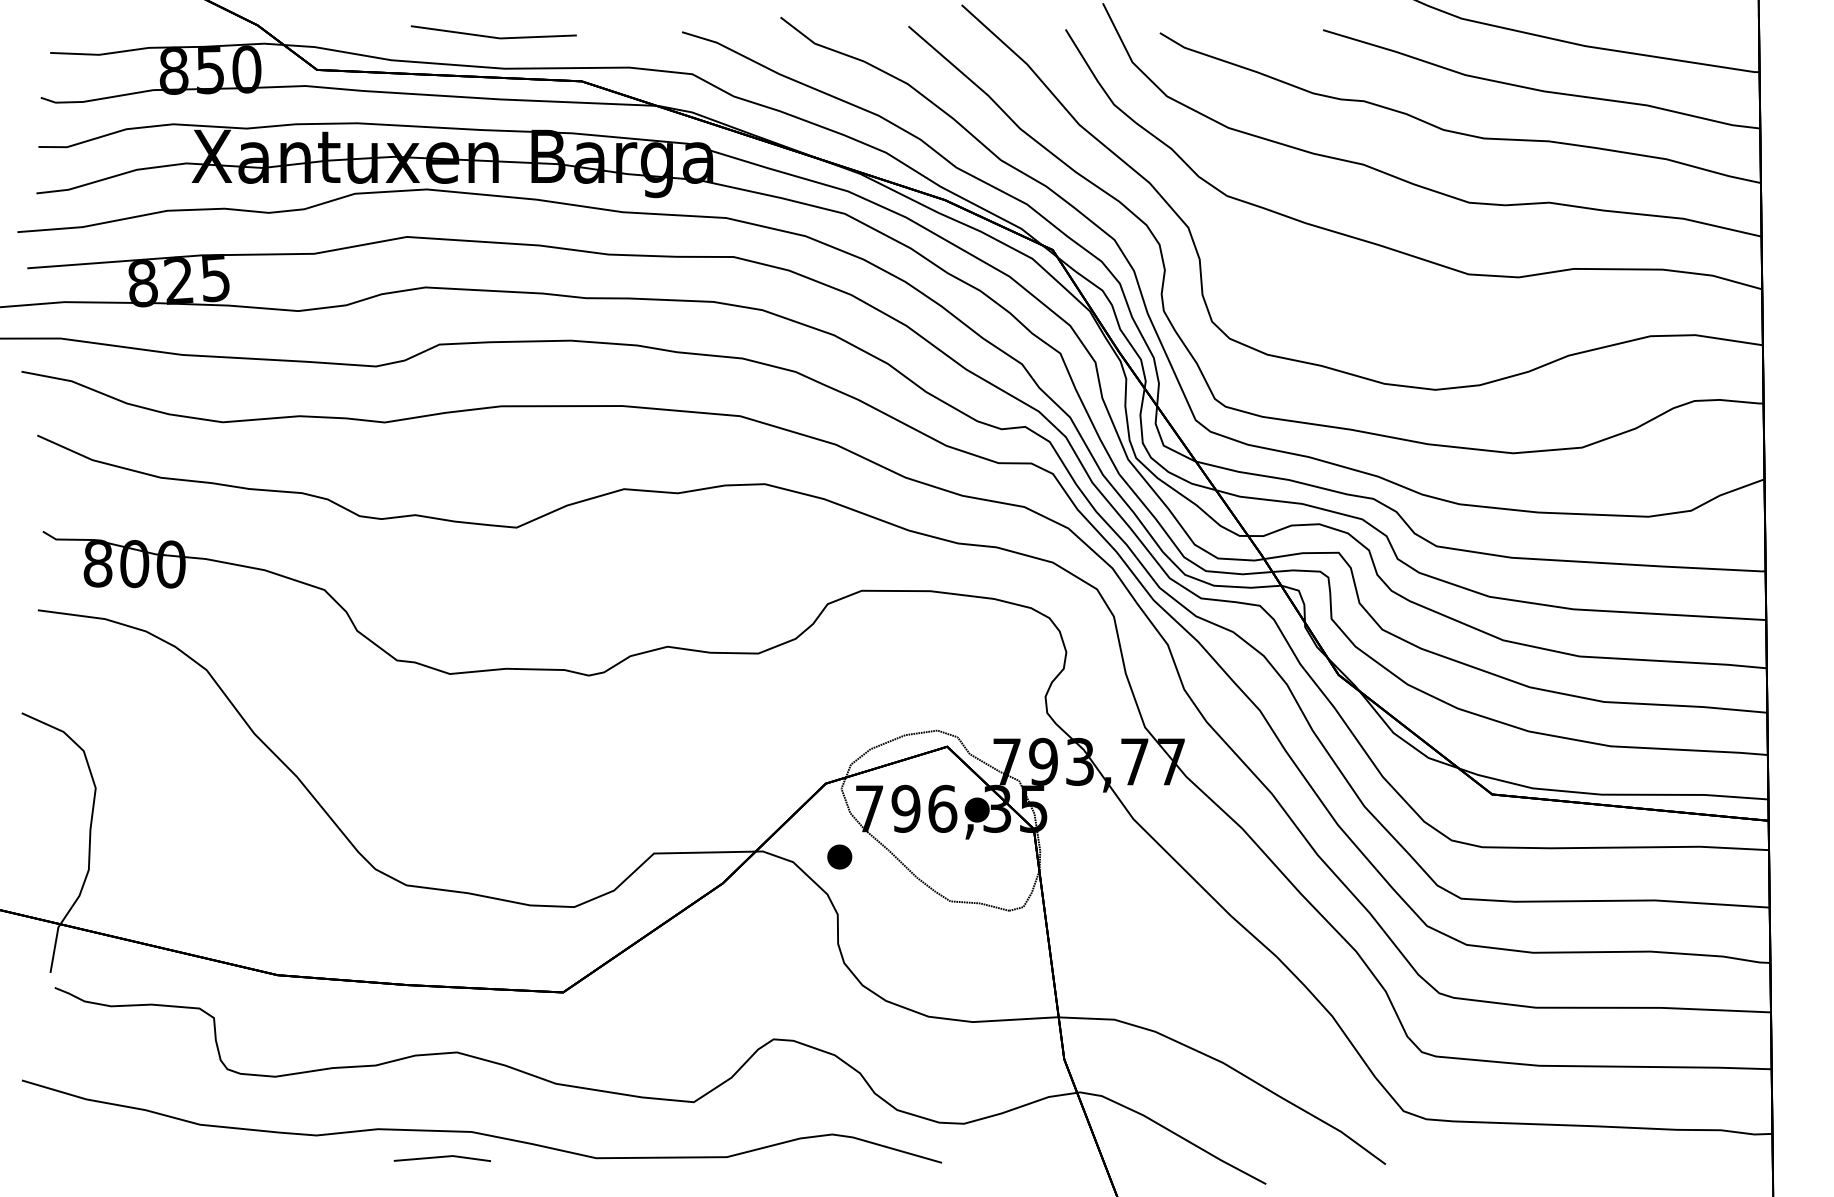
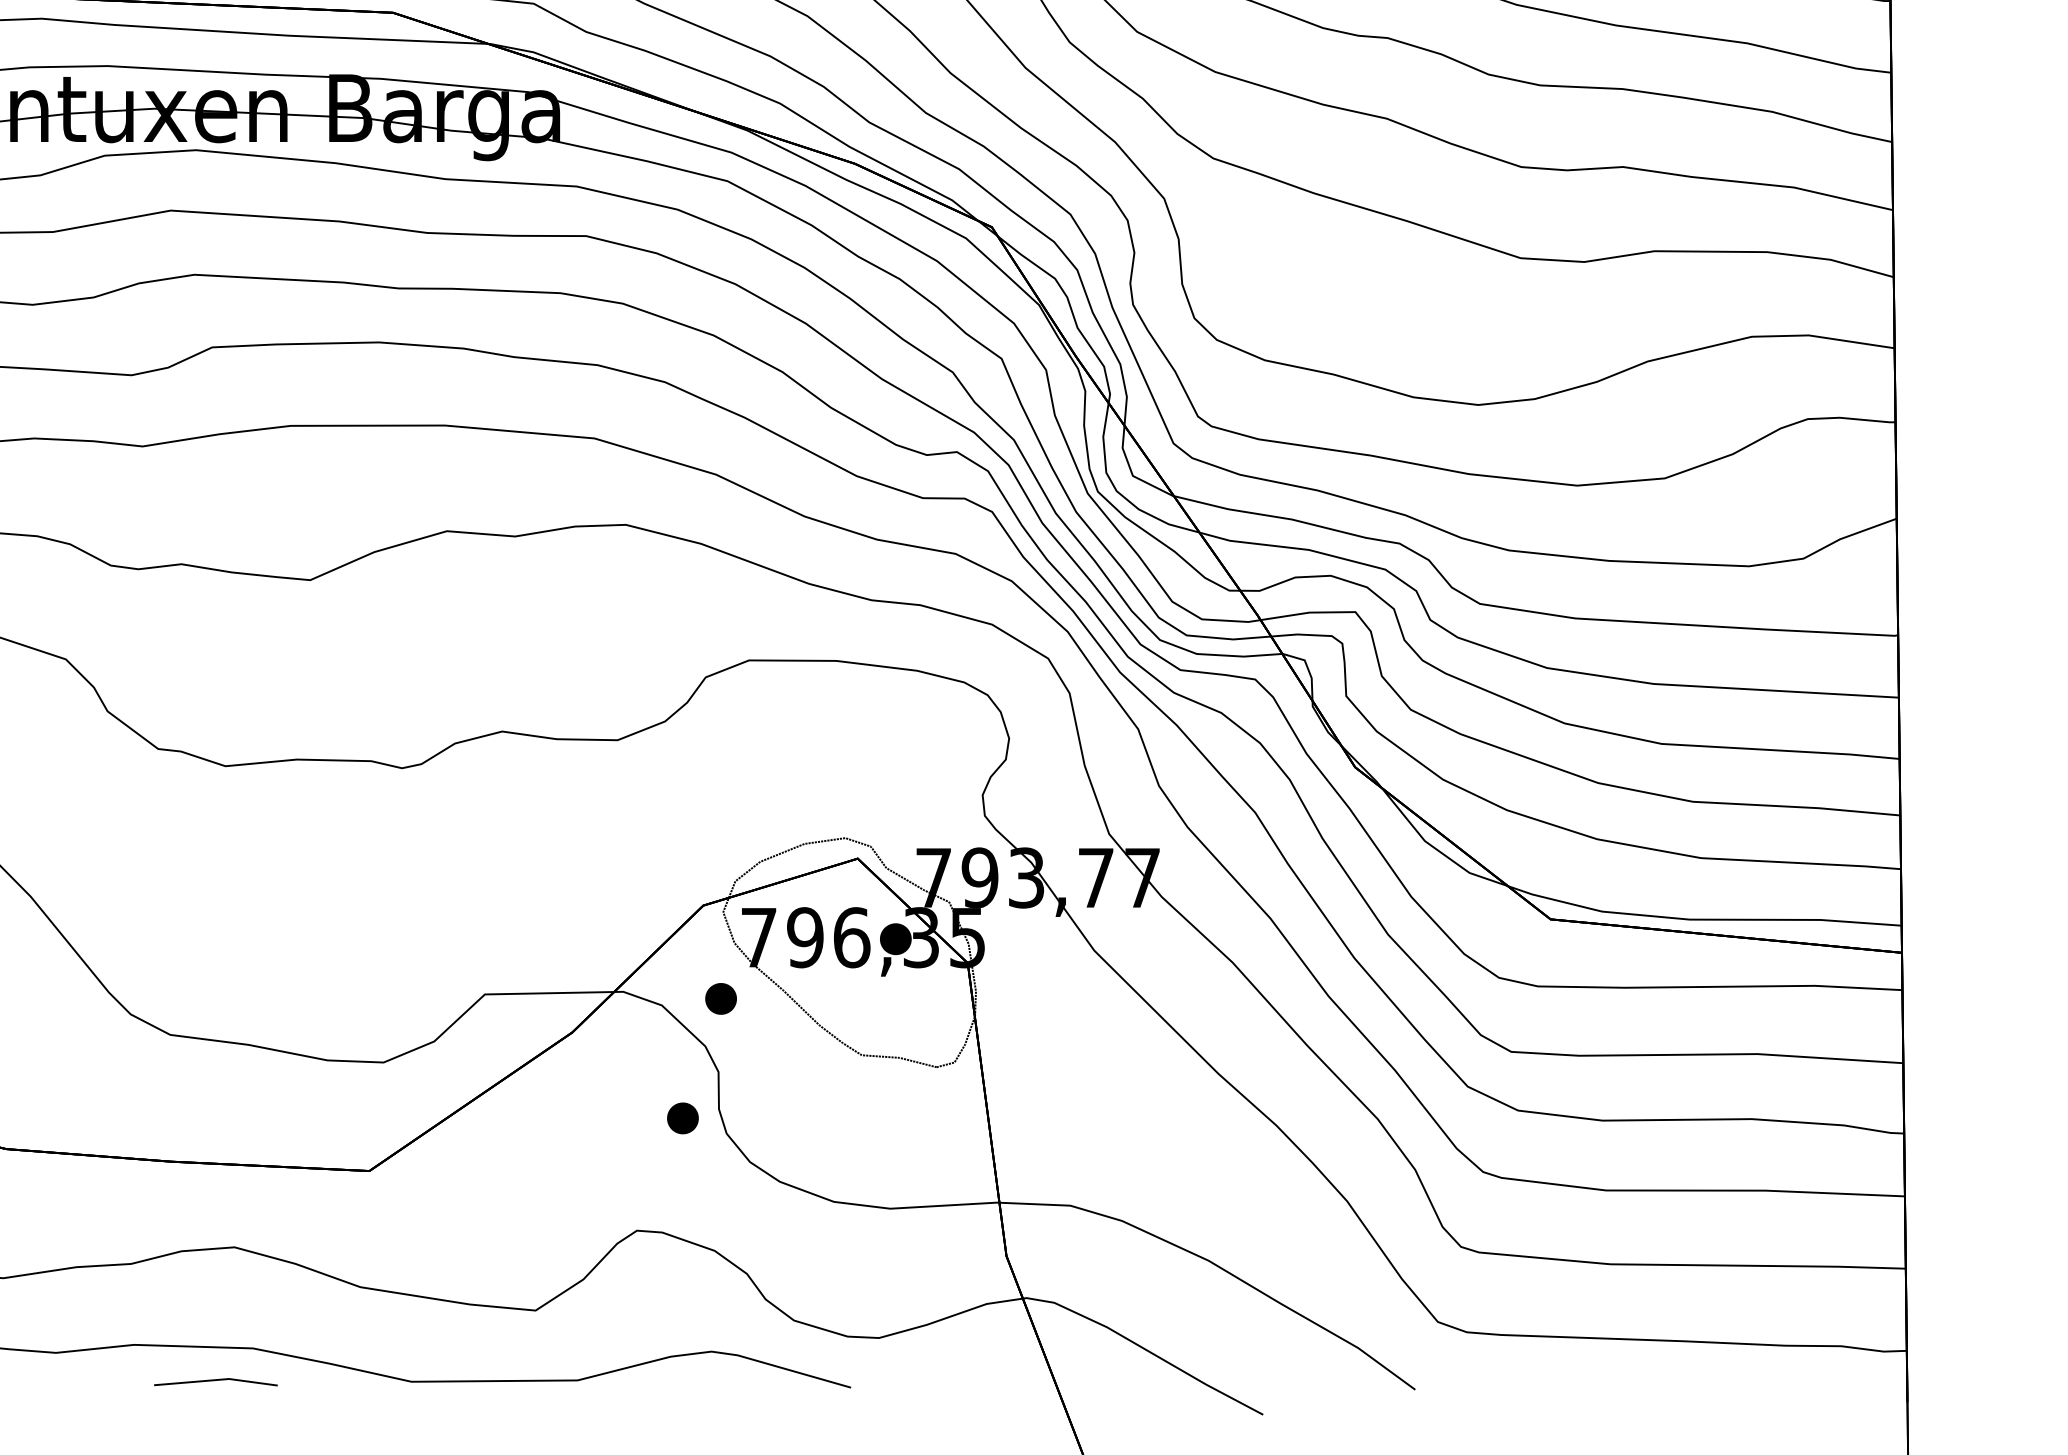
part: (809, 950) -> (682, 1117), added

